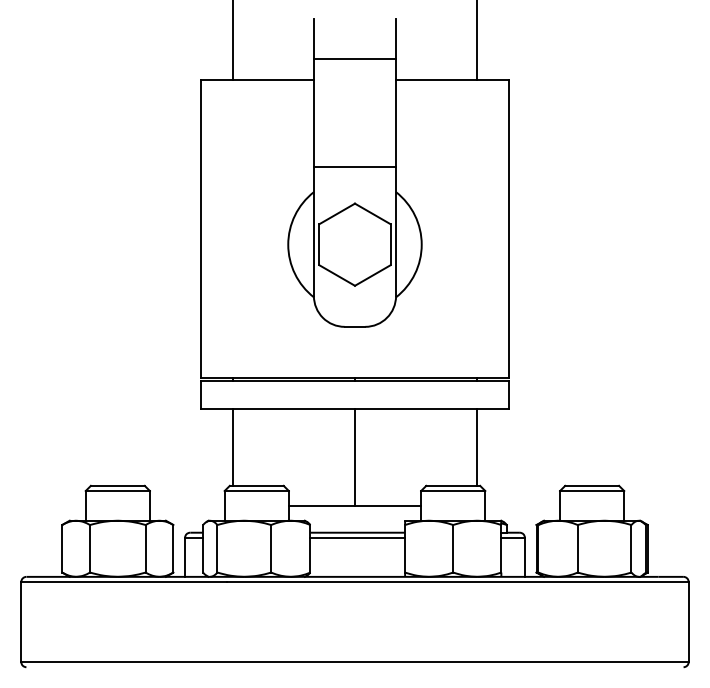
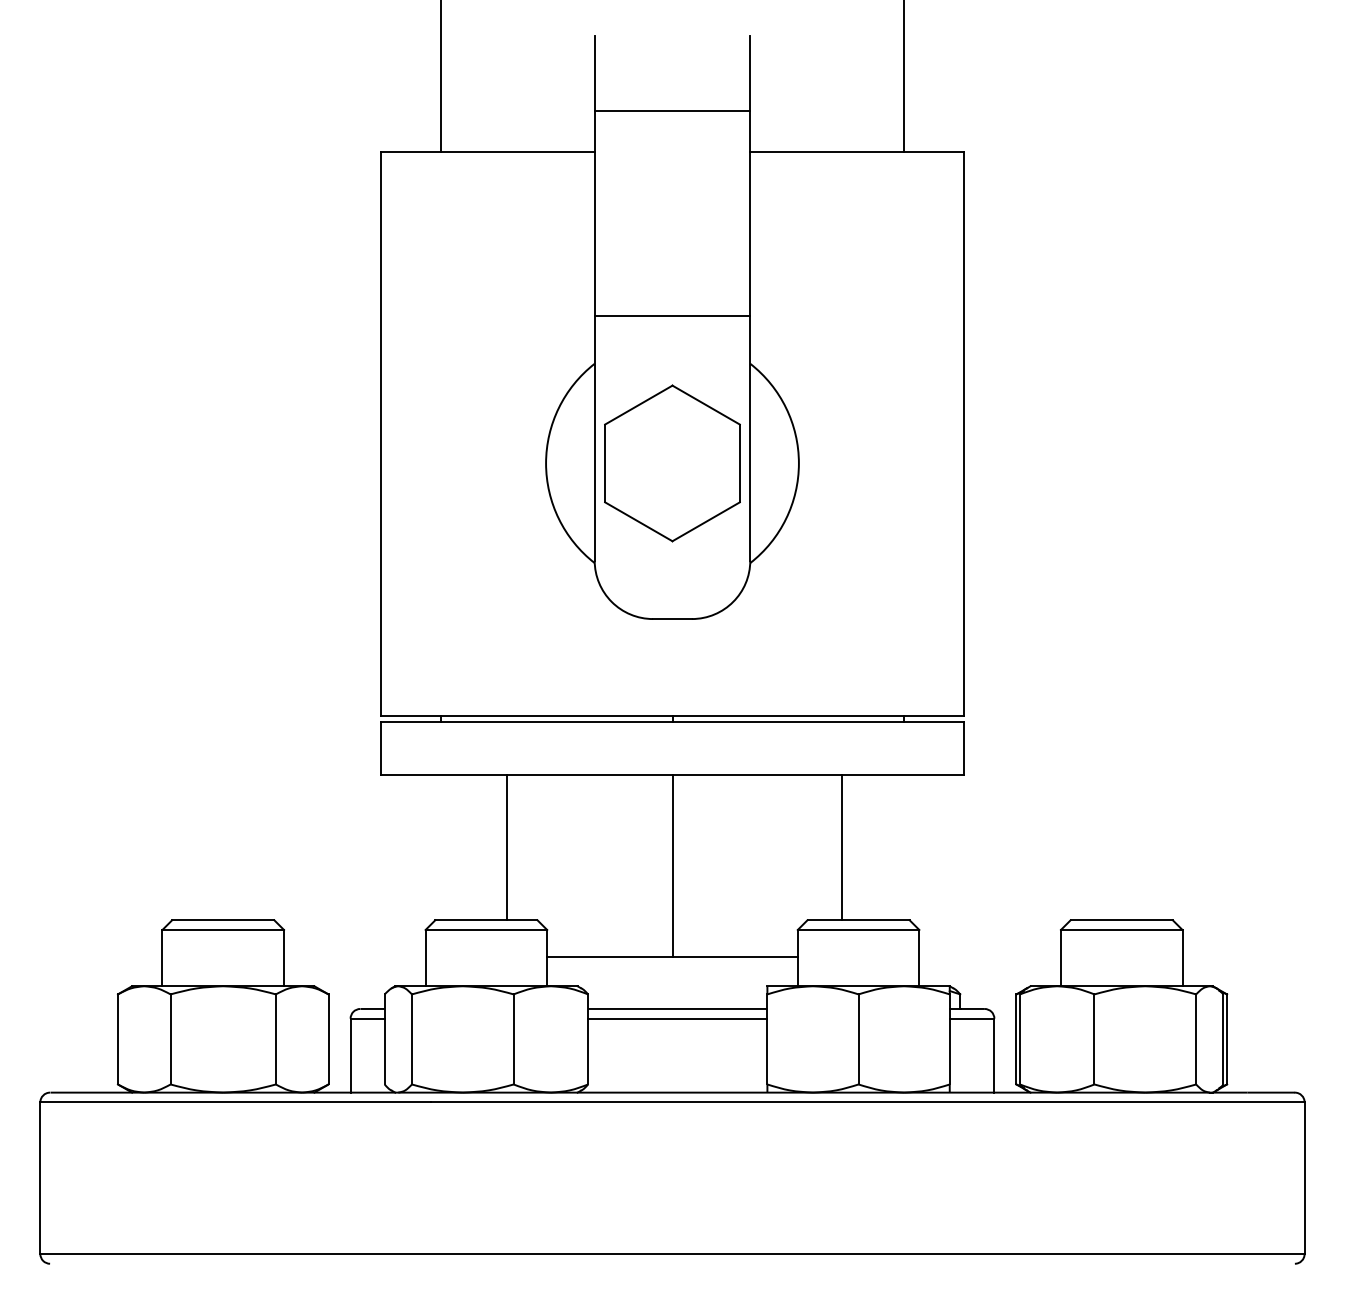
line: (232, 447) -> (506, 847), moved
line: (477, 447) -> (842, 847), moved

